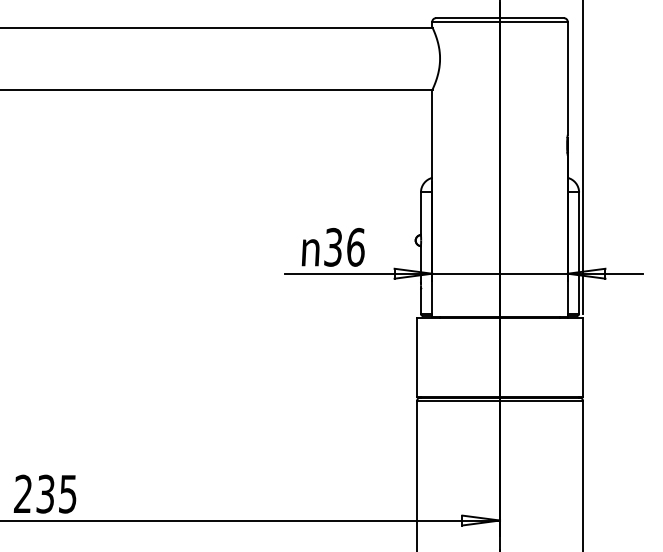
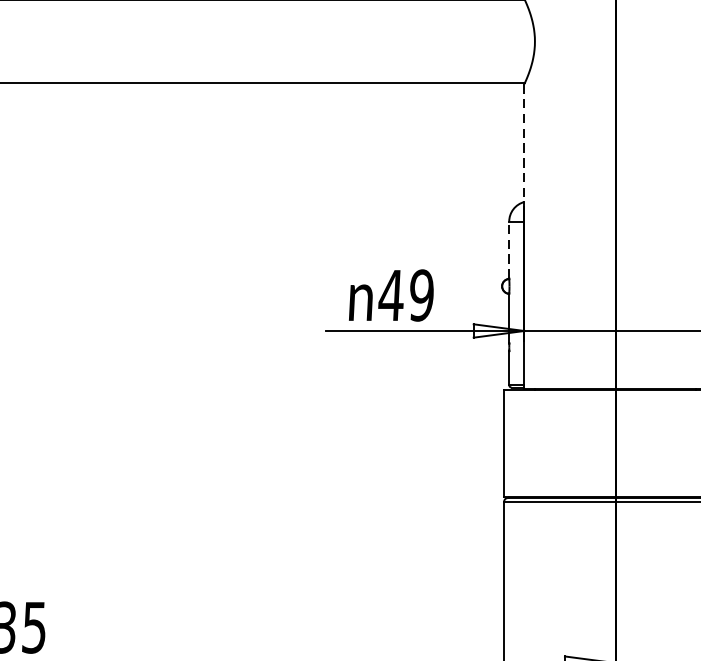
line: (432, 134) -> (524, 143), solid -> dashed
line: (420, 213) -> (508, 249), solid -> dashed
text: (343, 246) -> (404, 294), 36 -> 49

